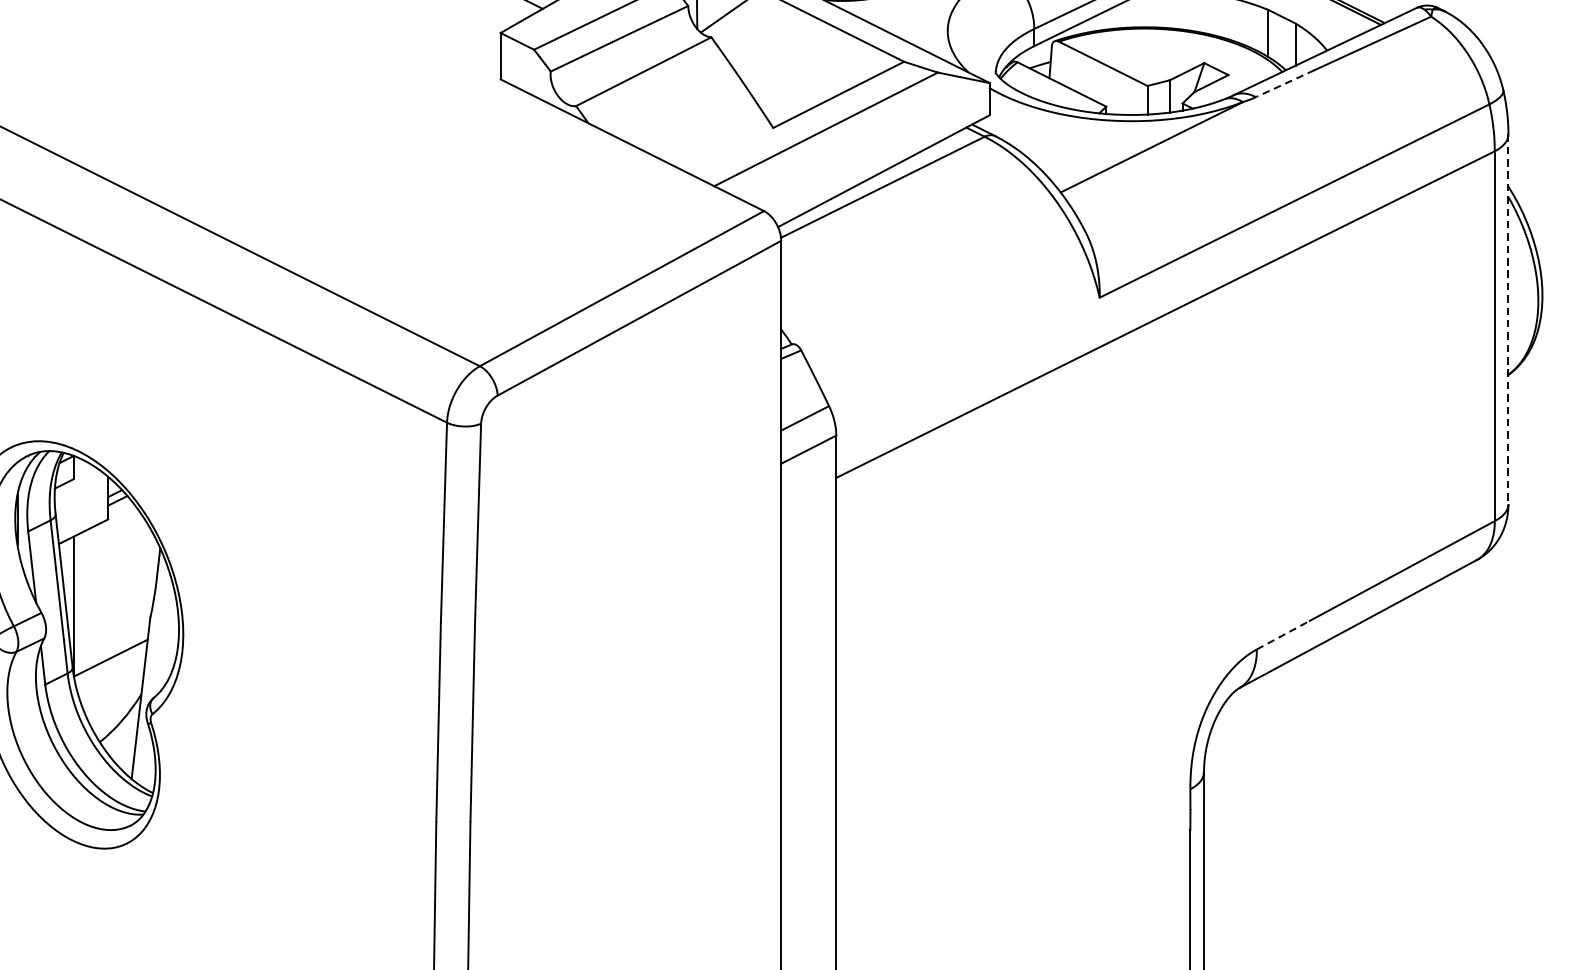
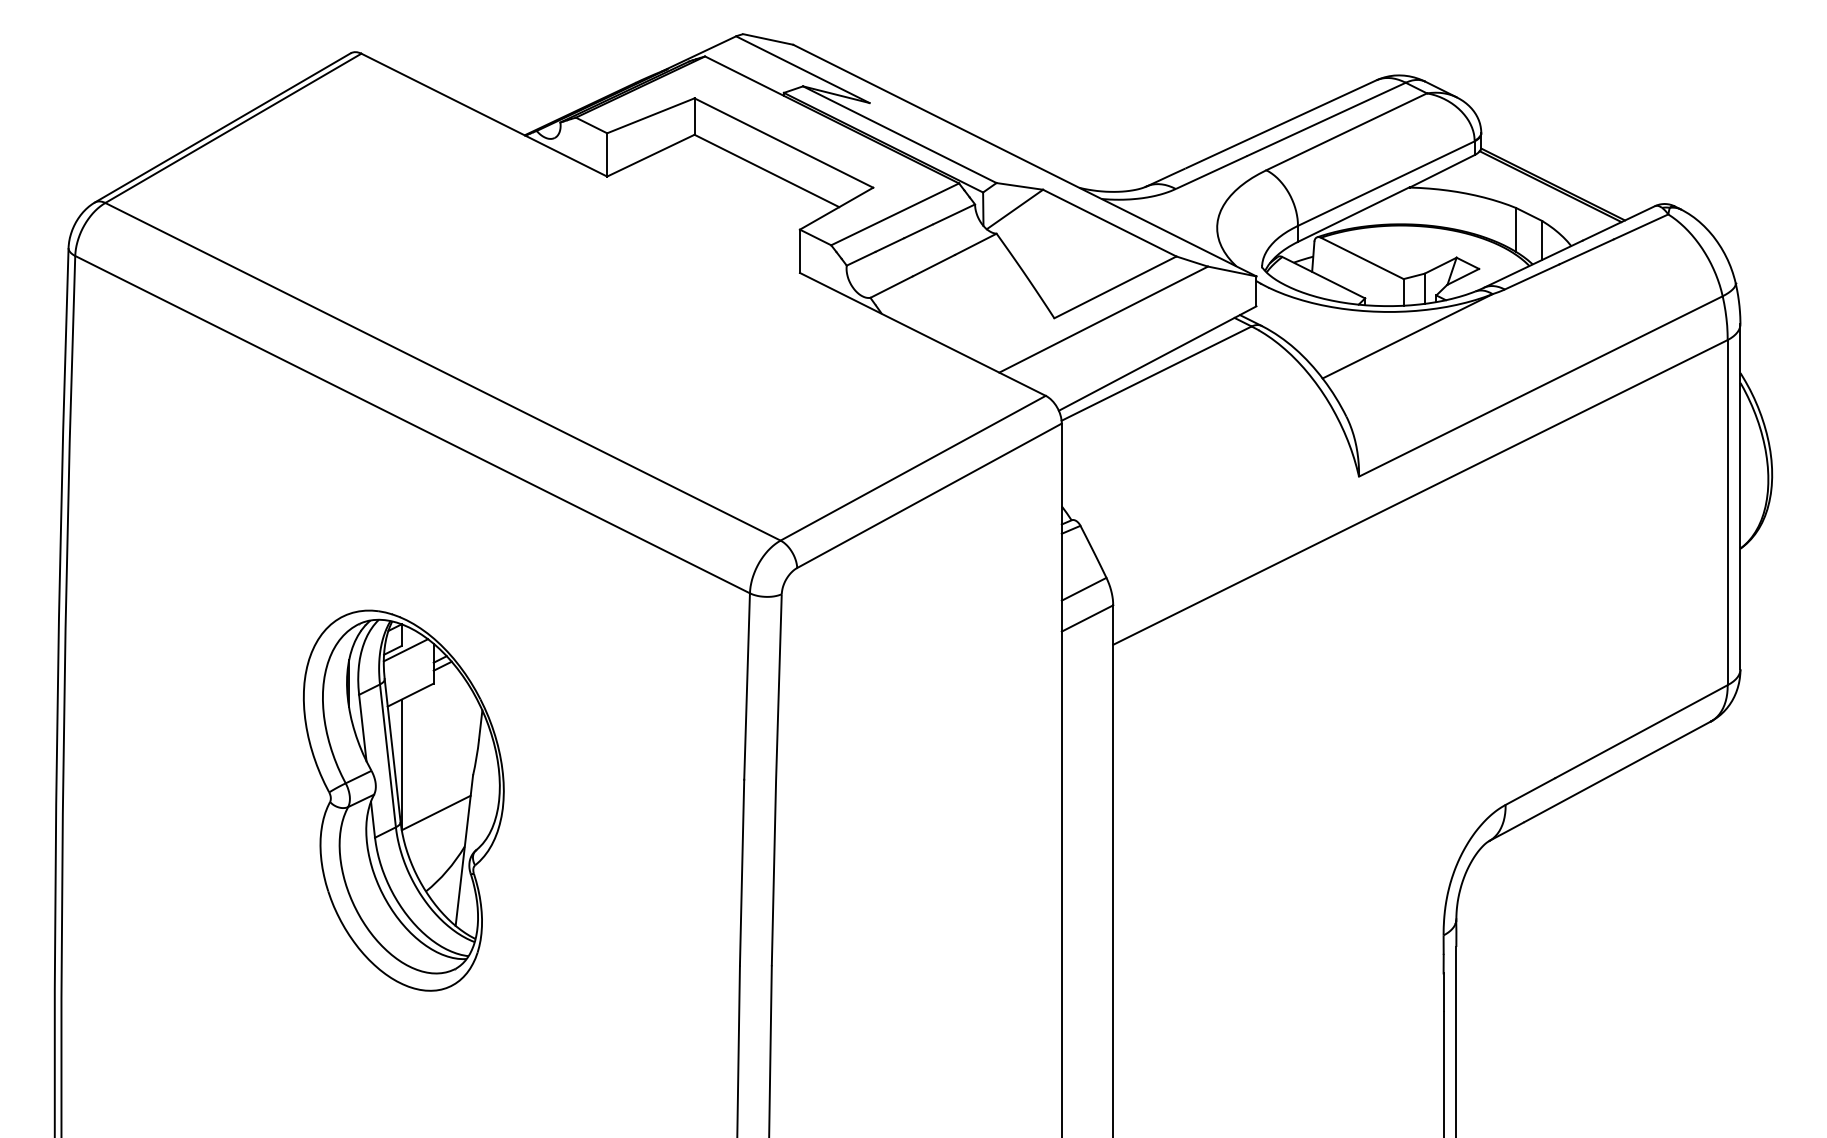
line: (1284, 84) -> (1531, 277), dashed -> solid
line: (1508, 318) -> (1740, 496), dashed -> solid
line: (77, 483) -> (405, 650), added
line: (1283, 635) -> (1530, 791), dashed -> solid

